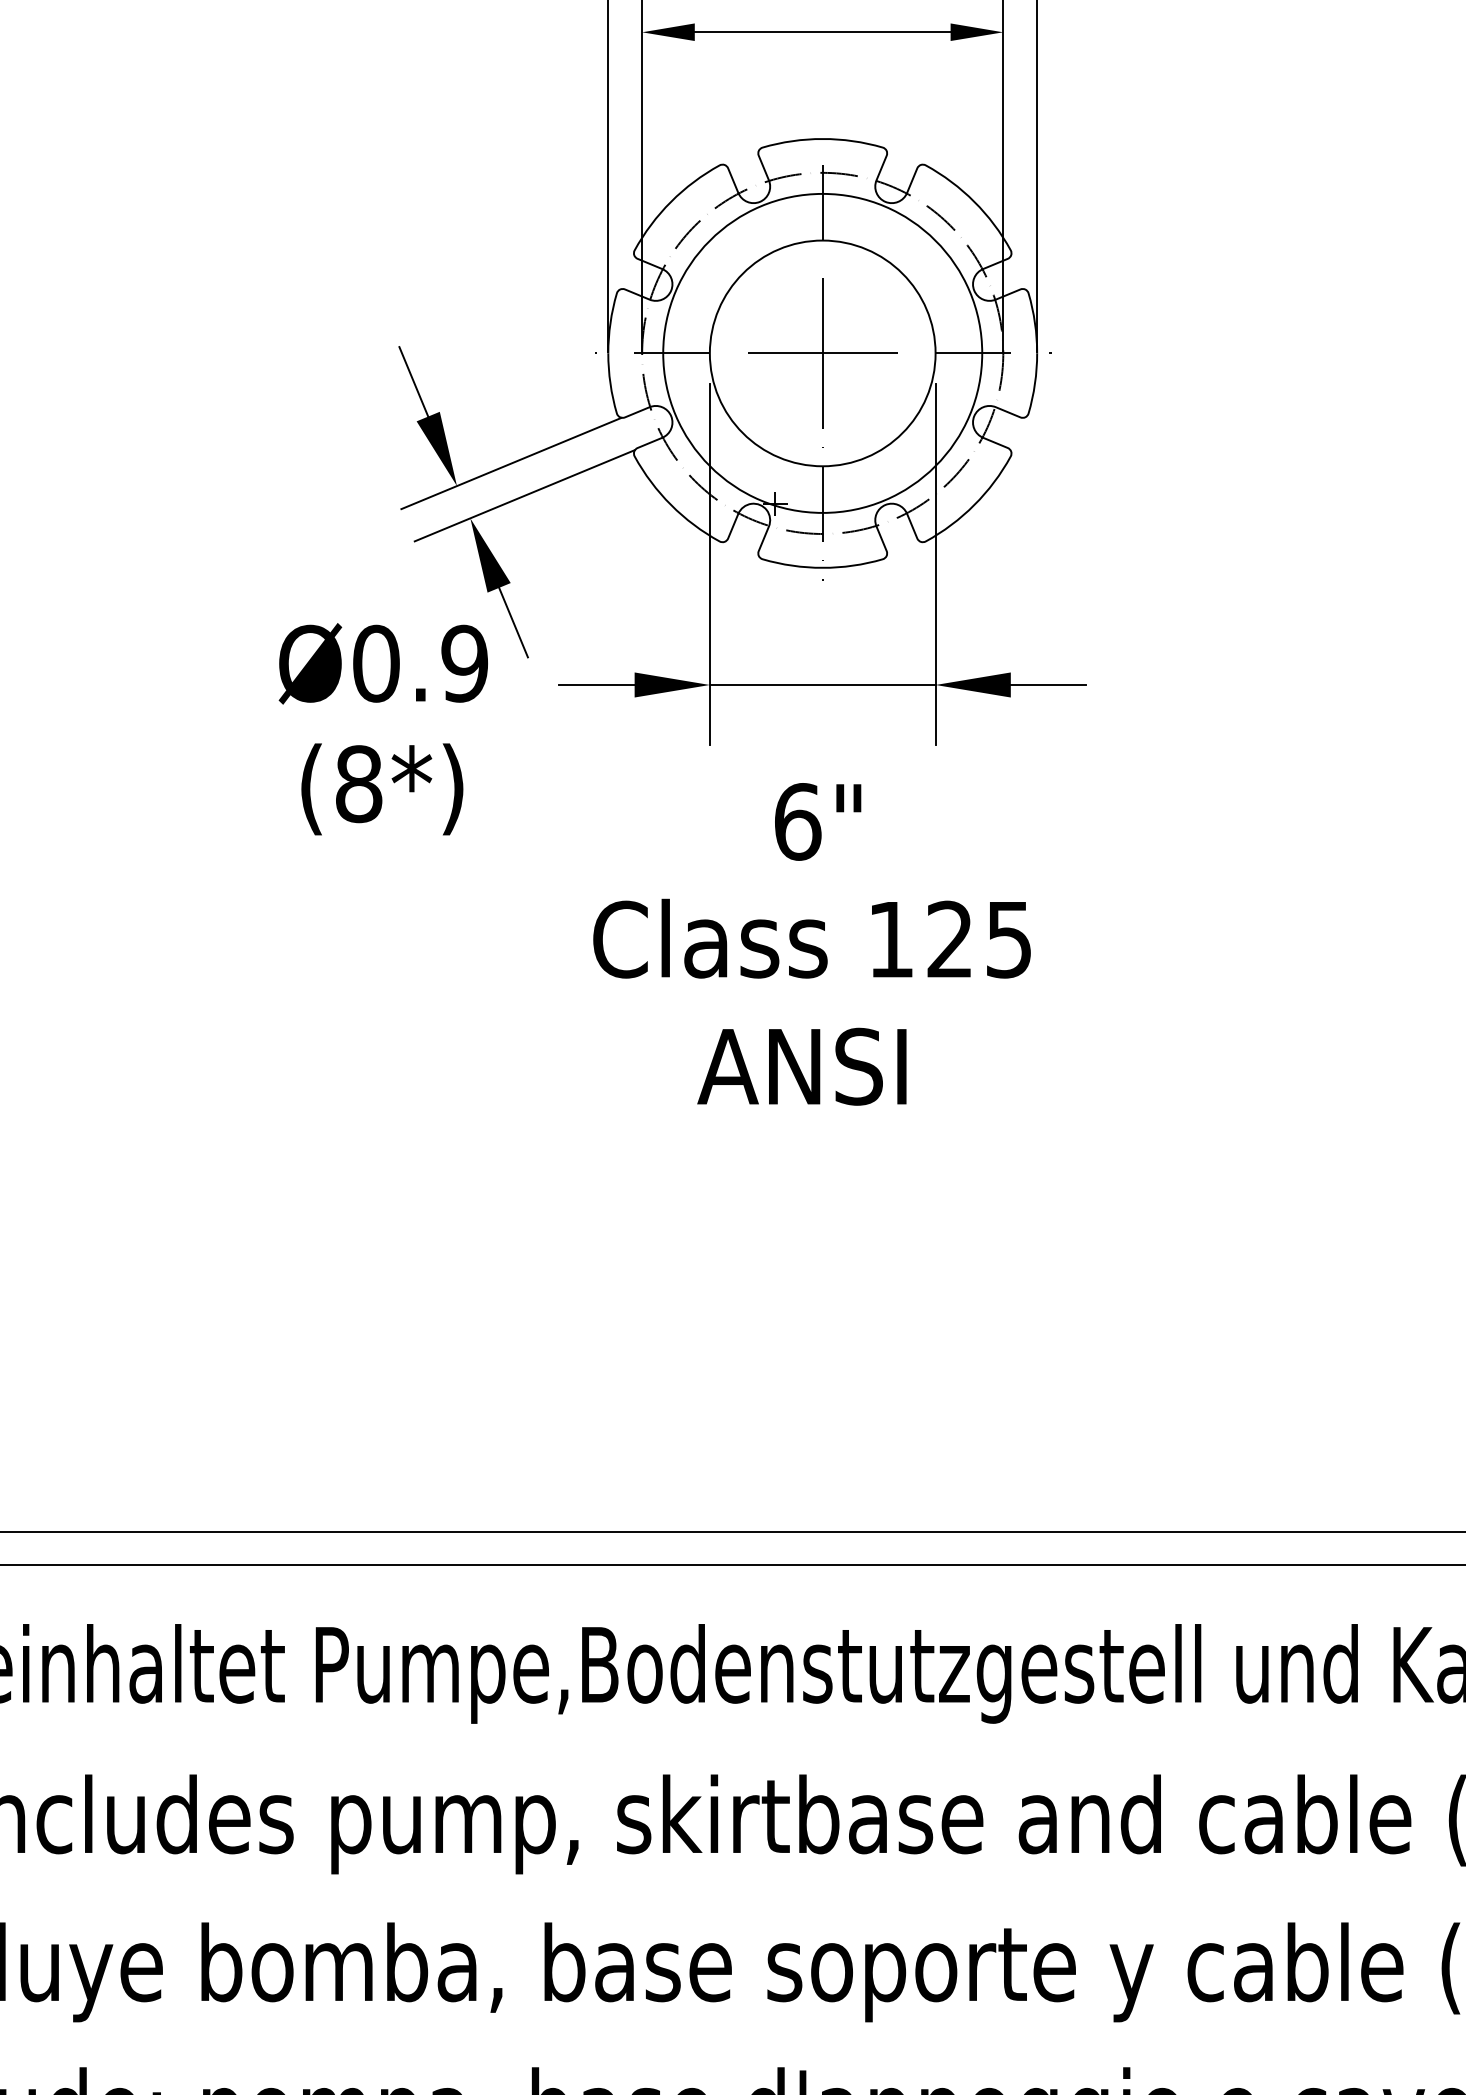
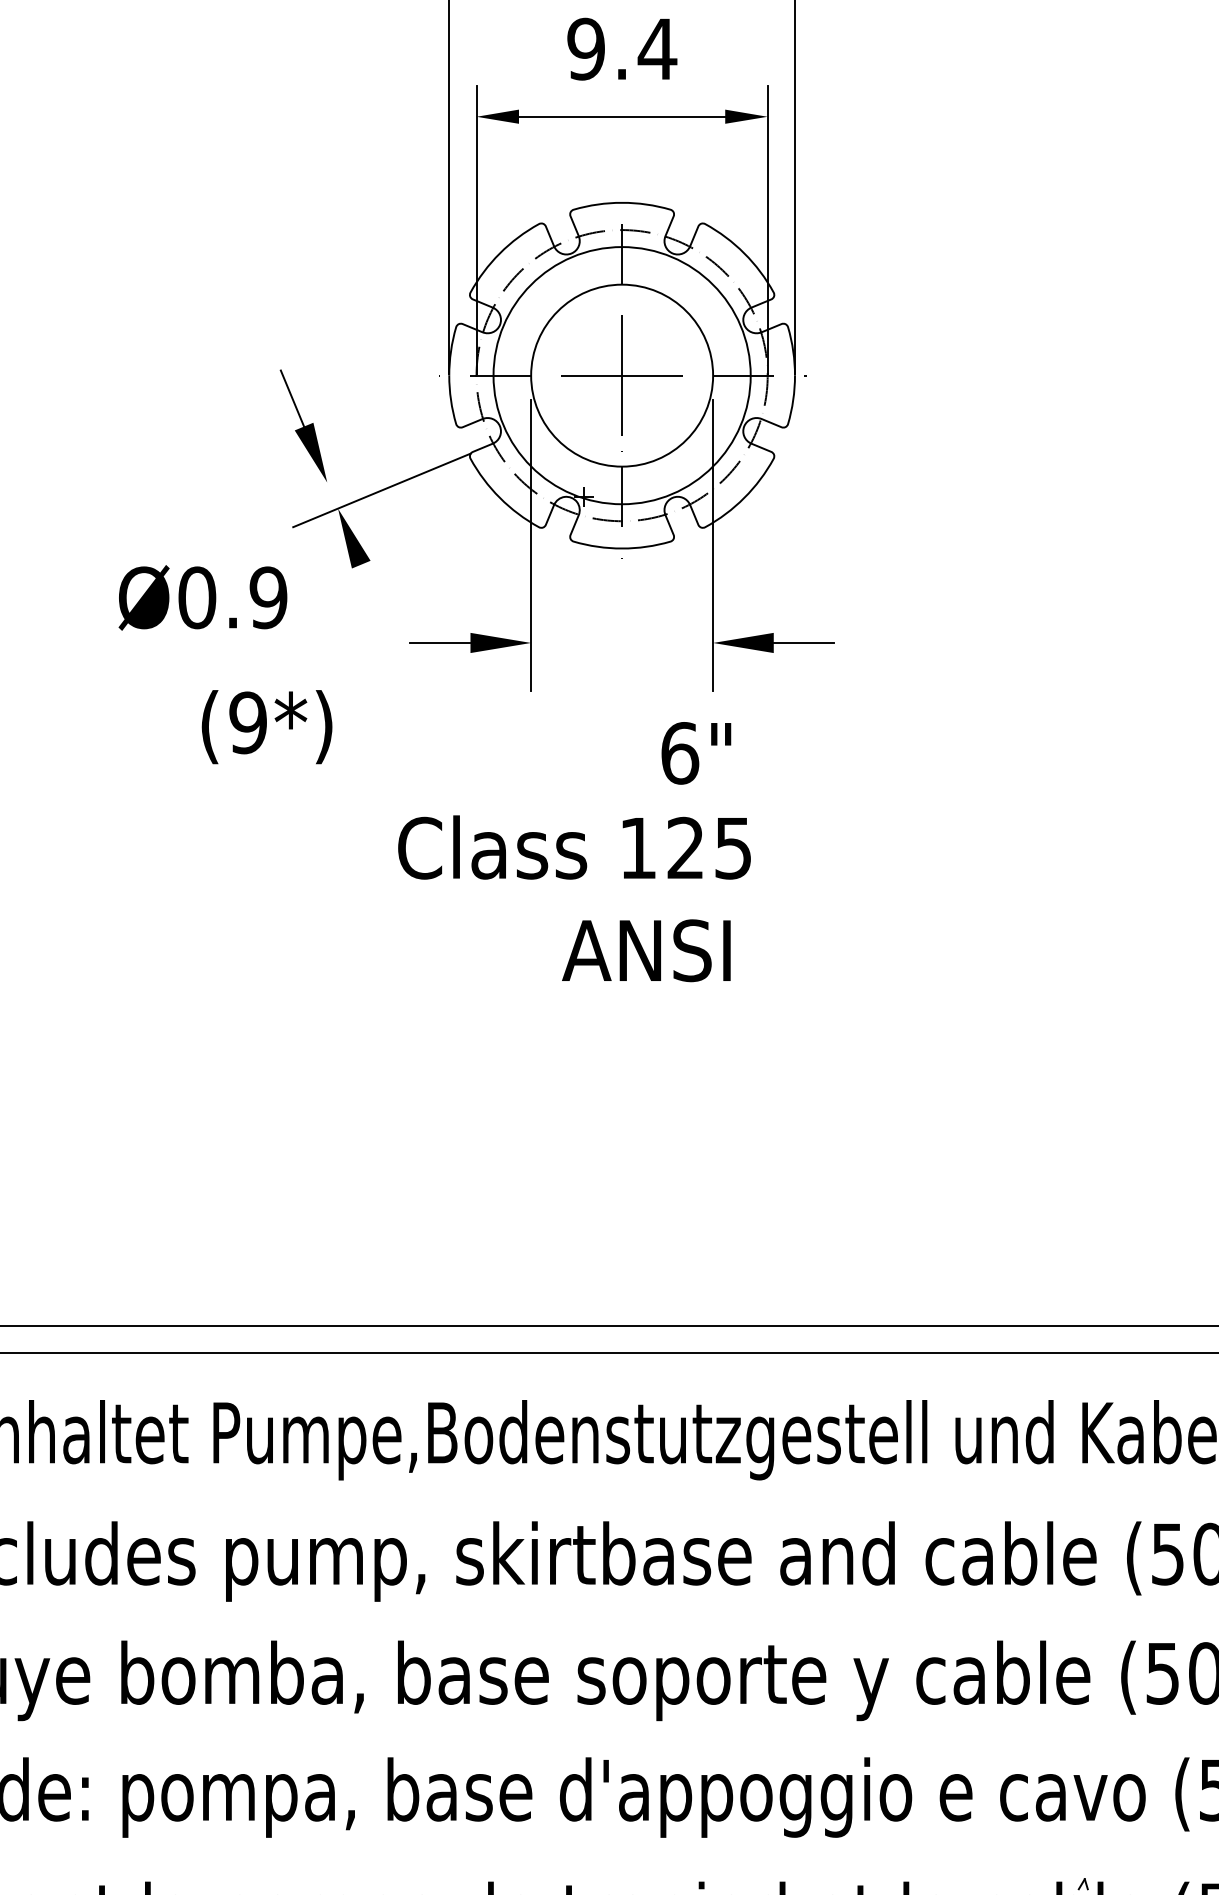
line: (510, 463) -> (370, 464), removed
line: (513, 622) -> (372, 592), removed
text: (382, 663) -> (202, 597), moved
line: (823, 684) -> (622, 642), removed
text: (359, 783) -> (248, 722), (8*) -> (9*)
text: (818, 822) -> (696, 753), moved
text: (812, 938) -> (574, 847), moved
text: (802, 1066) -> (646, 950), moved

